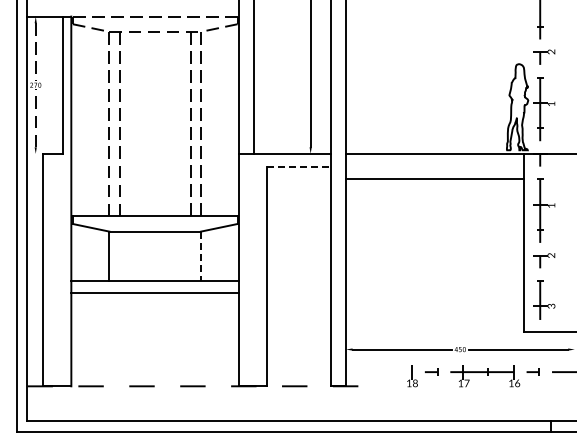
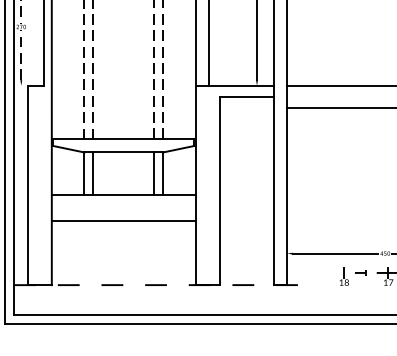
line: (298, 166) -> (246, 96), dashed -> solid
line: (119, 256) -> (93, 173), added
line: (190, 256) -> (153, 173), added
line: (201, 256) -> (163, 173), dashed -> solid
line: (155, 292) -> (123, 220), moved

